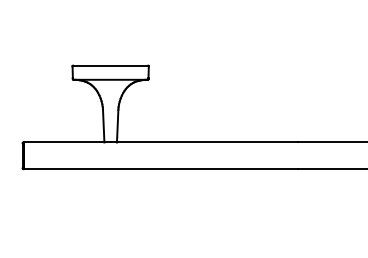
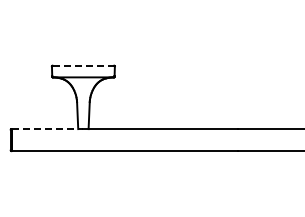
line: (110, 65) -> (83, 65), solid -> dashed
line: (67, 142) -> (47, 129), solid -> dashed

